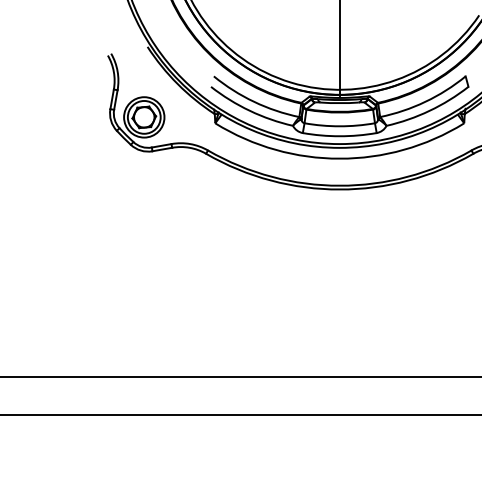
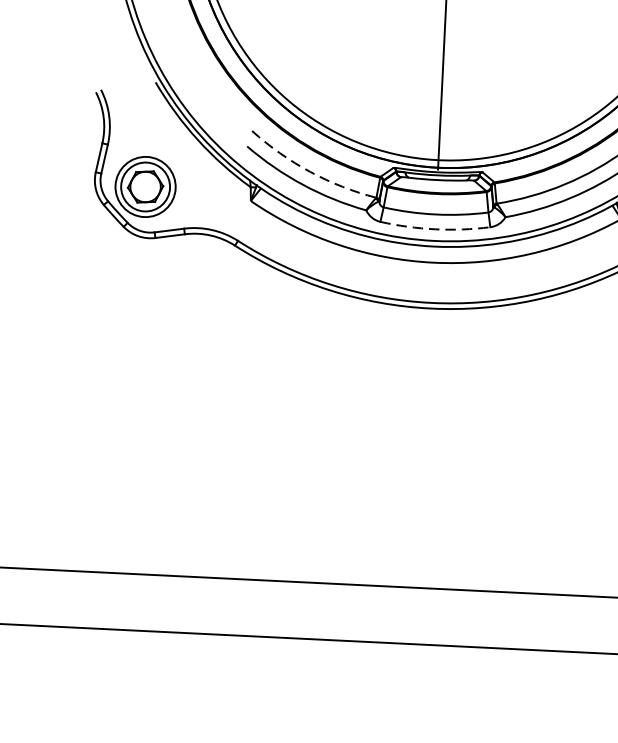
arc: (254, 101) -> (310, 171), solid -> dashed
arc: (339, 136) -> (434, 229), solid -> dashed

